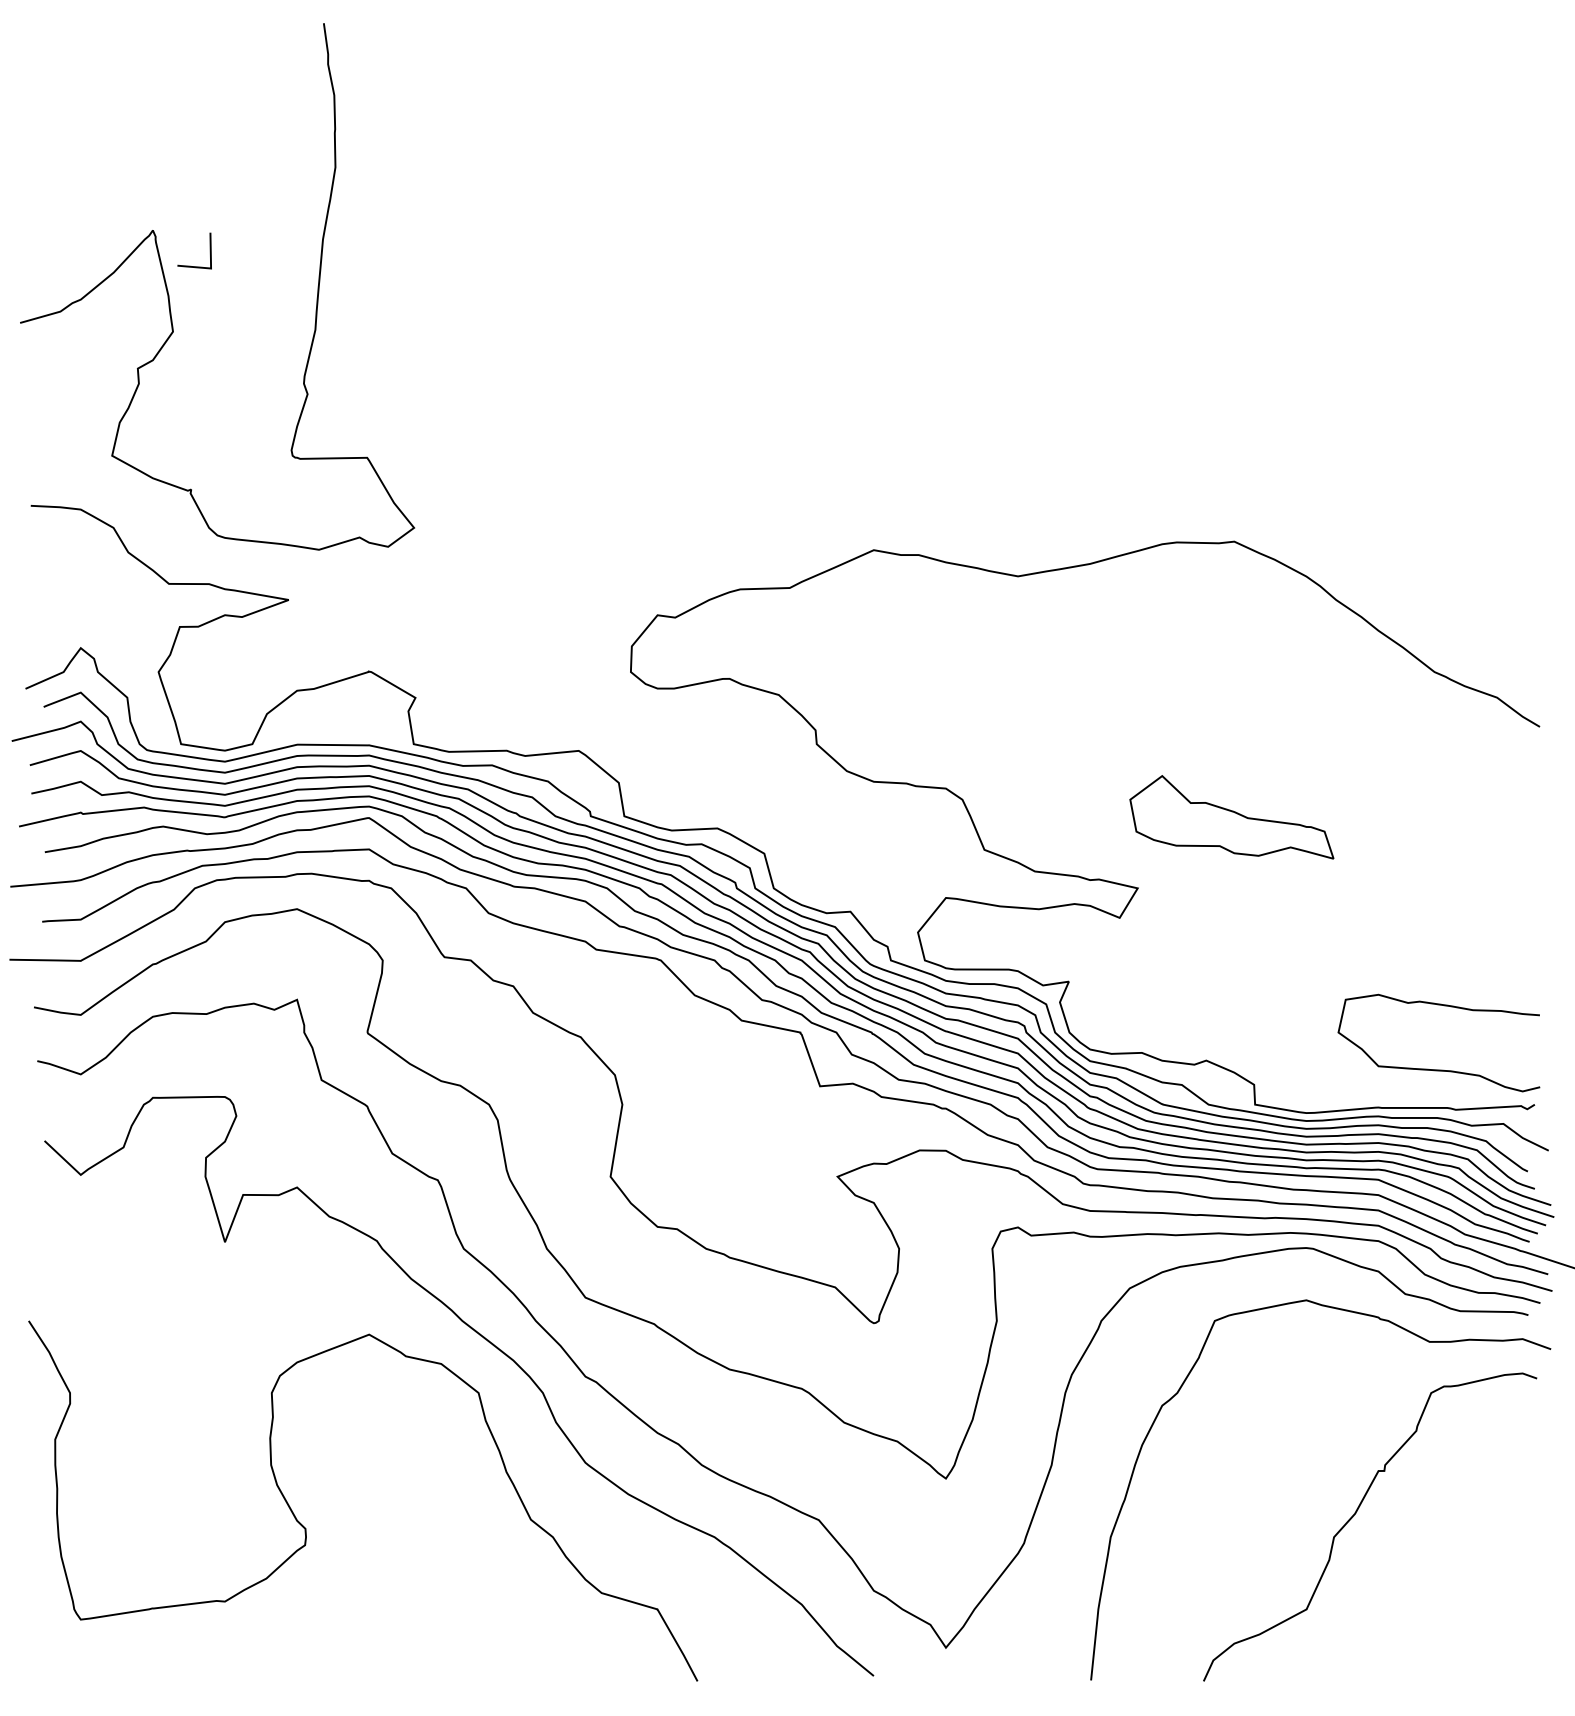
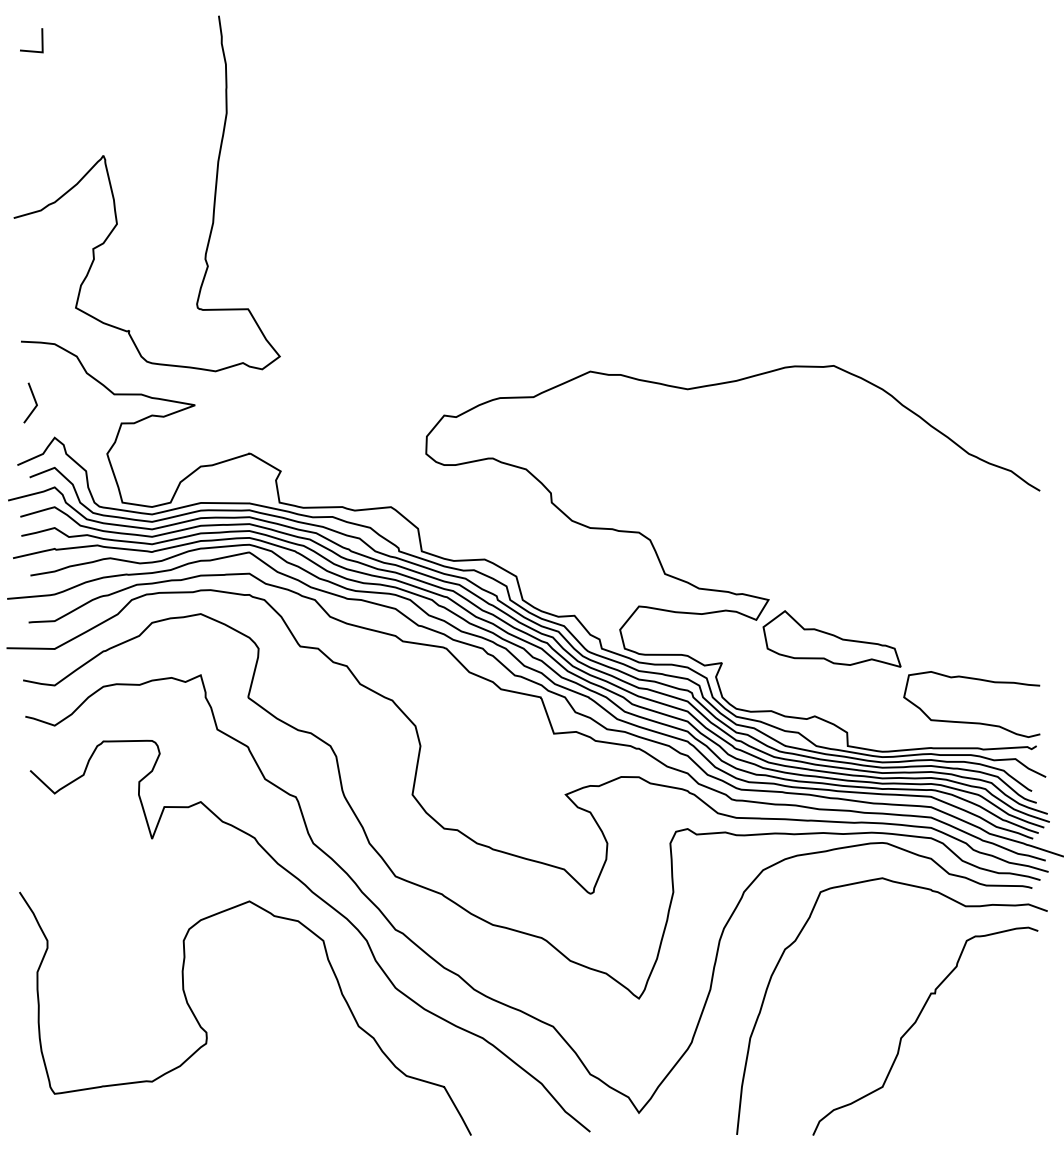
line: (209, 250) -> (41, 40), moved
line: (50, 594) -> (34, 401), added
part: (1230, 816) -> (831, 638), moved

